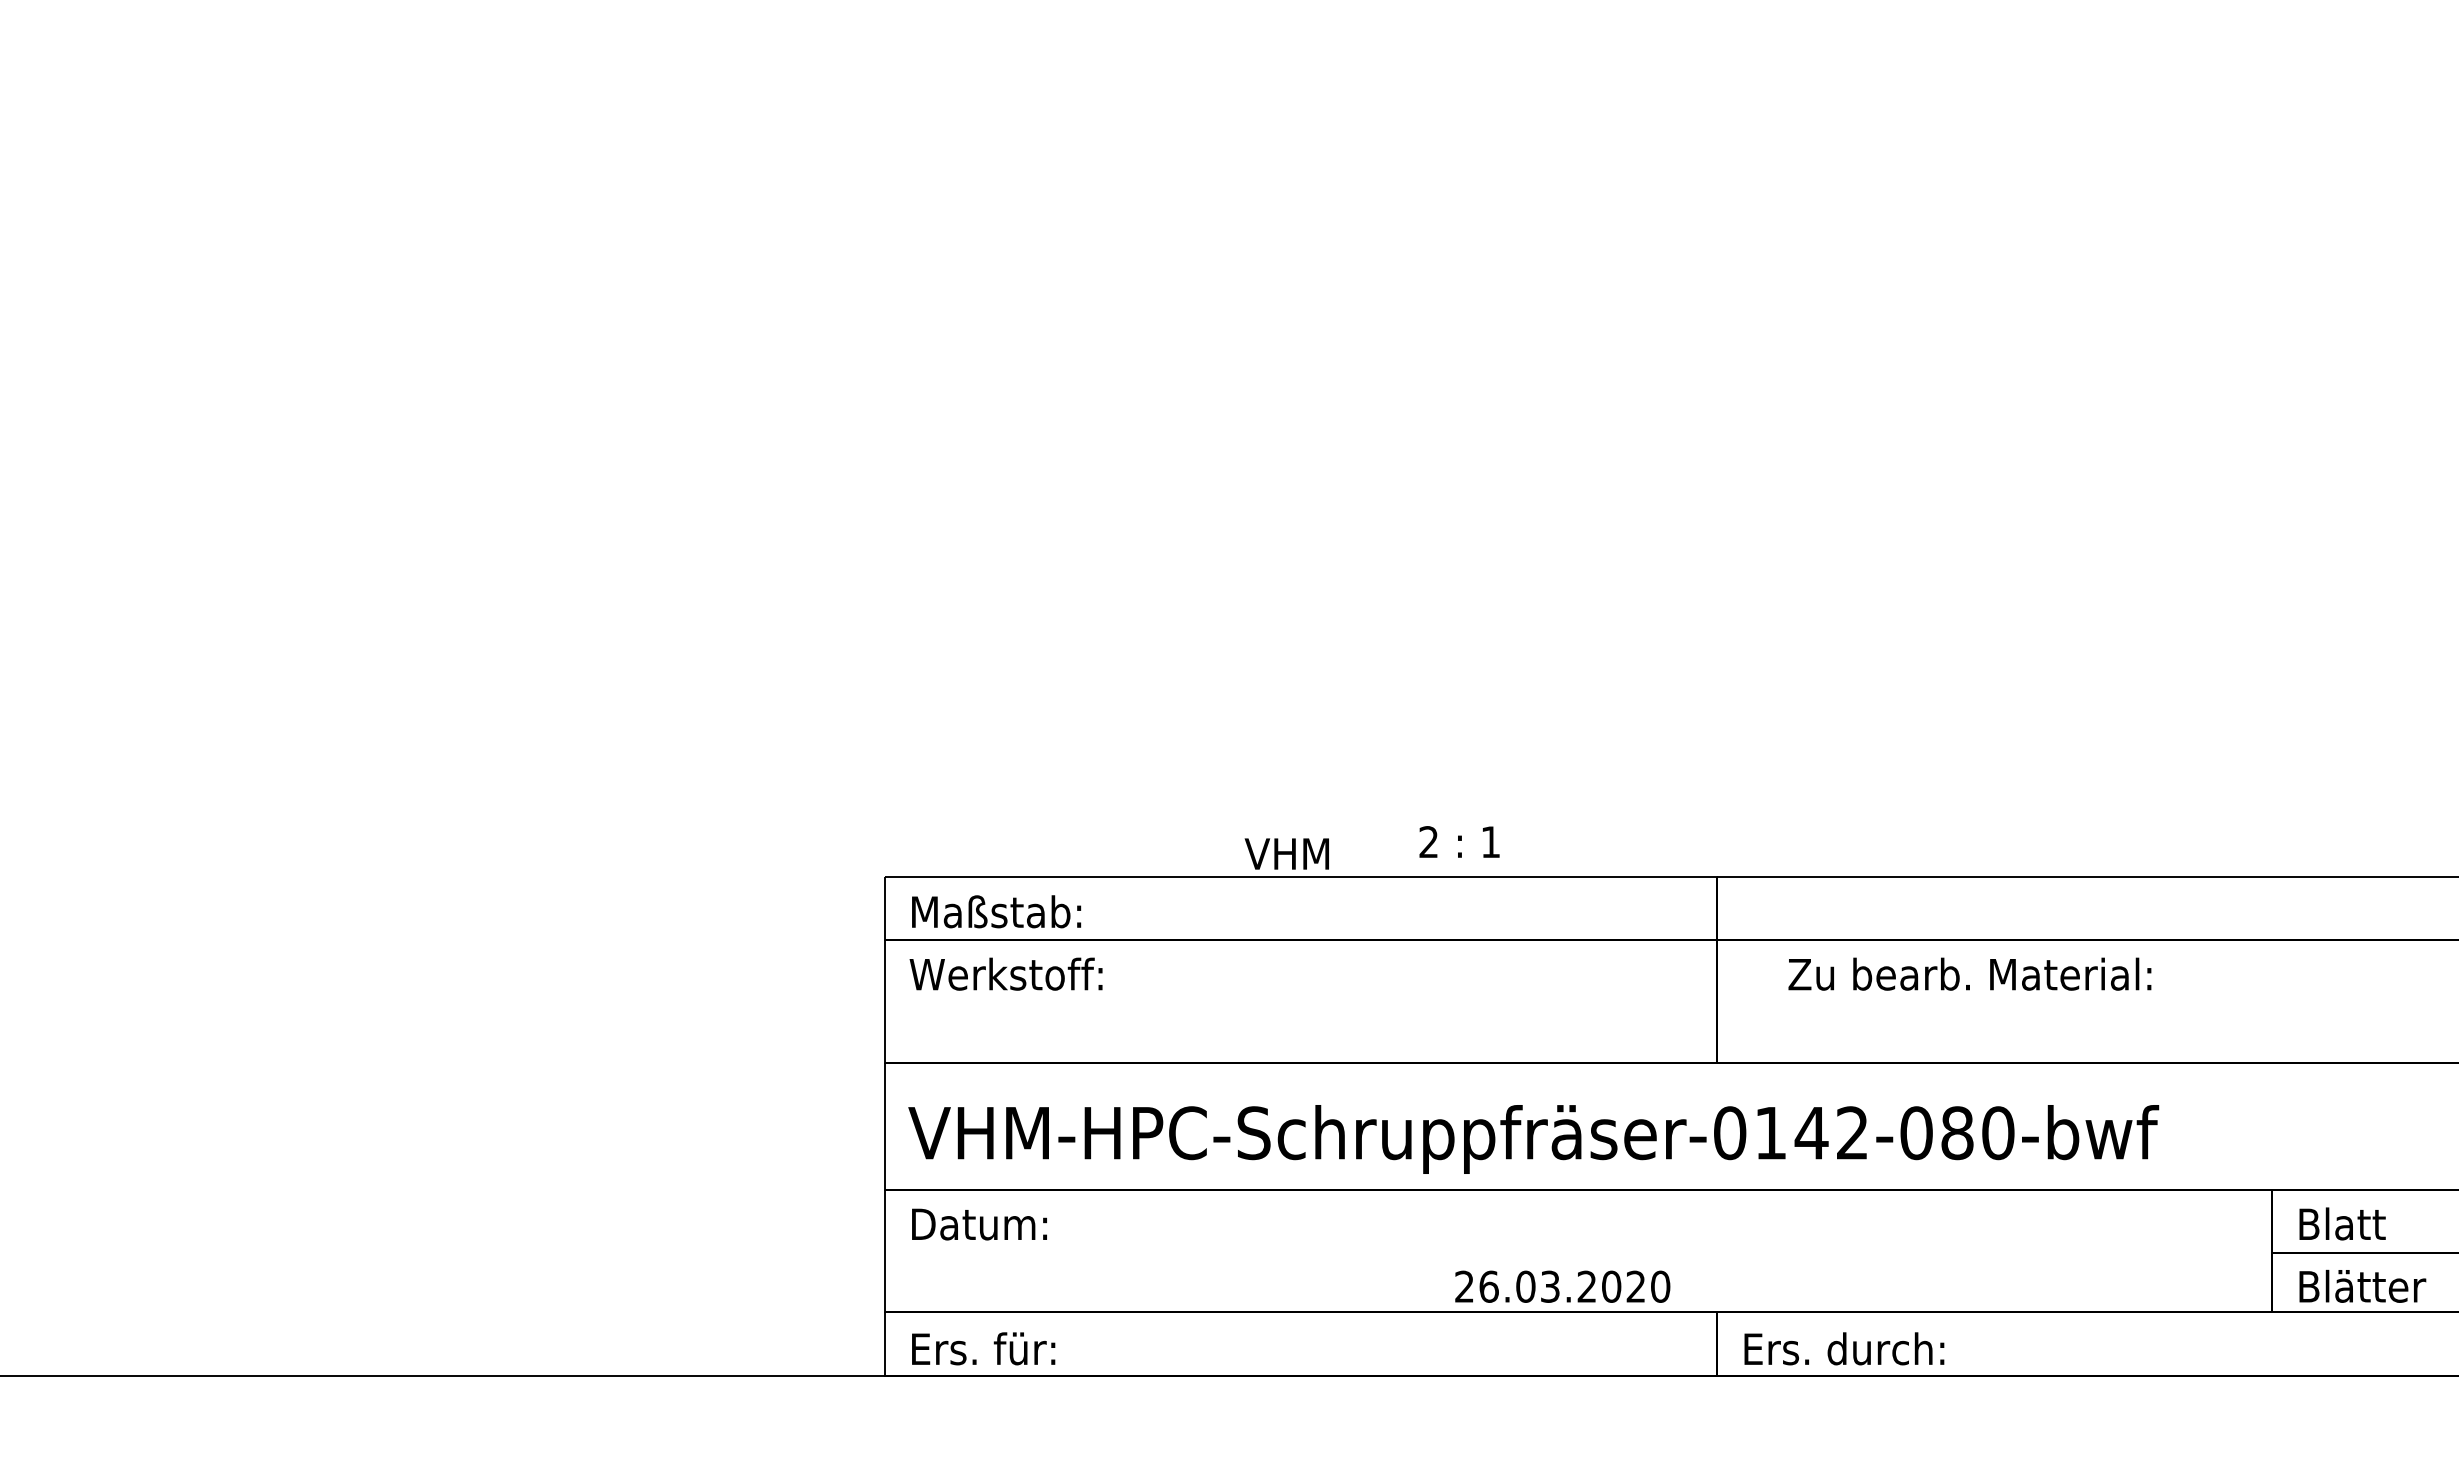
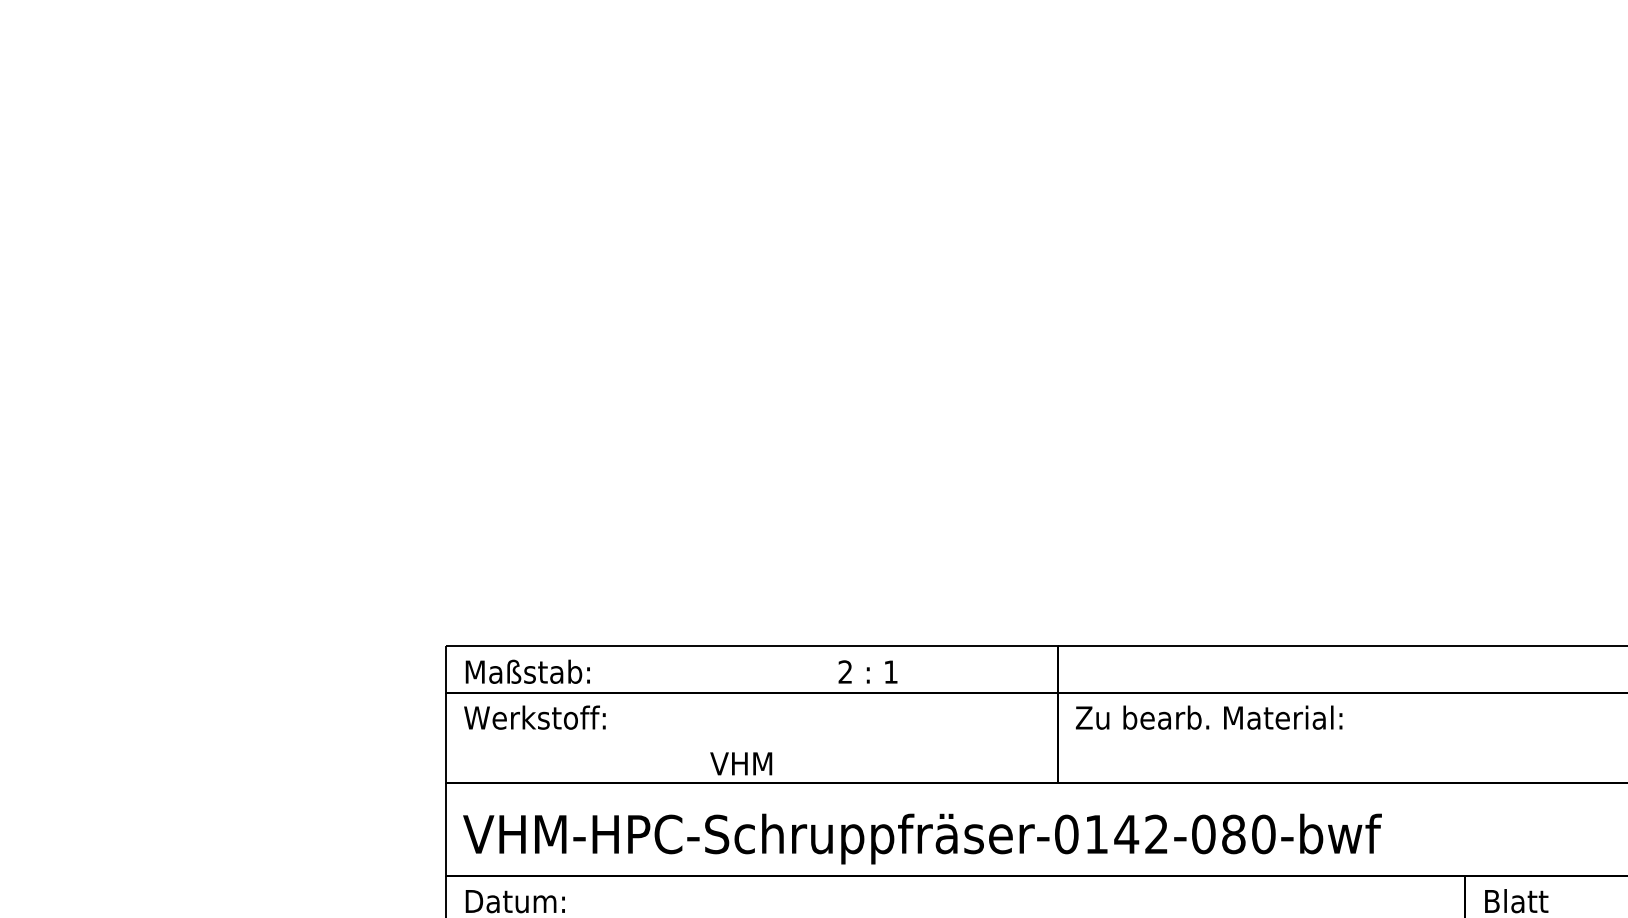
text: (1459, 841) -> (867, 671), moved
text: (1286, 853) -> (740, 763), moved
text: (1969, 973) -> (1208, 717), moved

